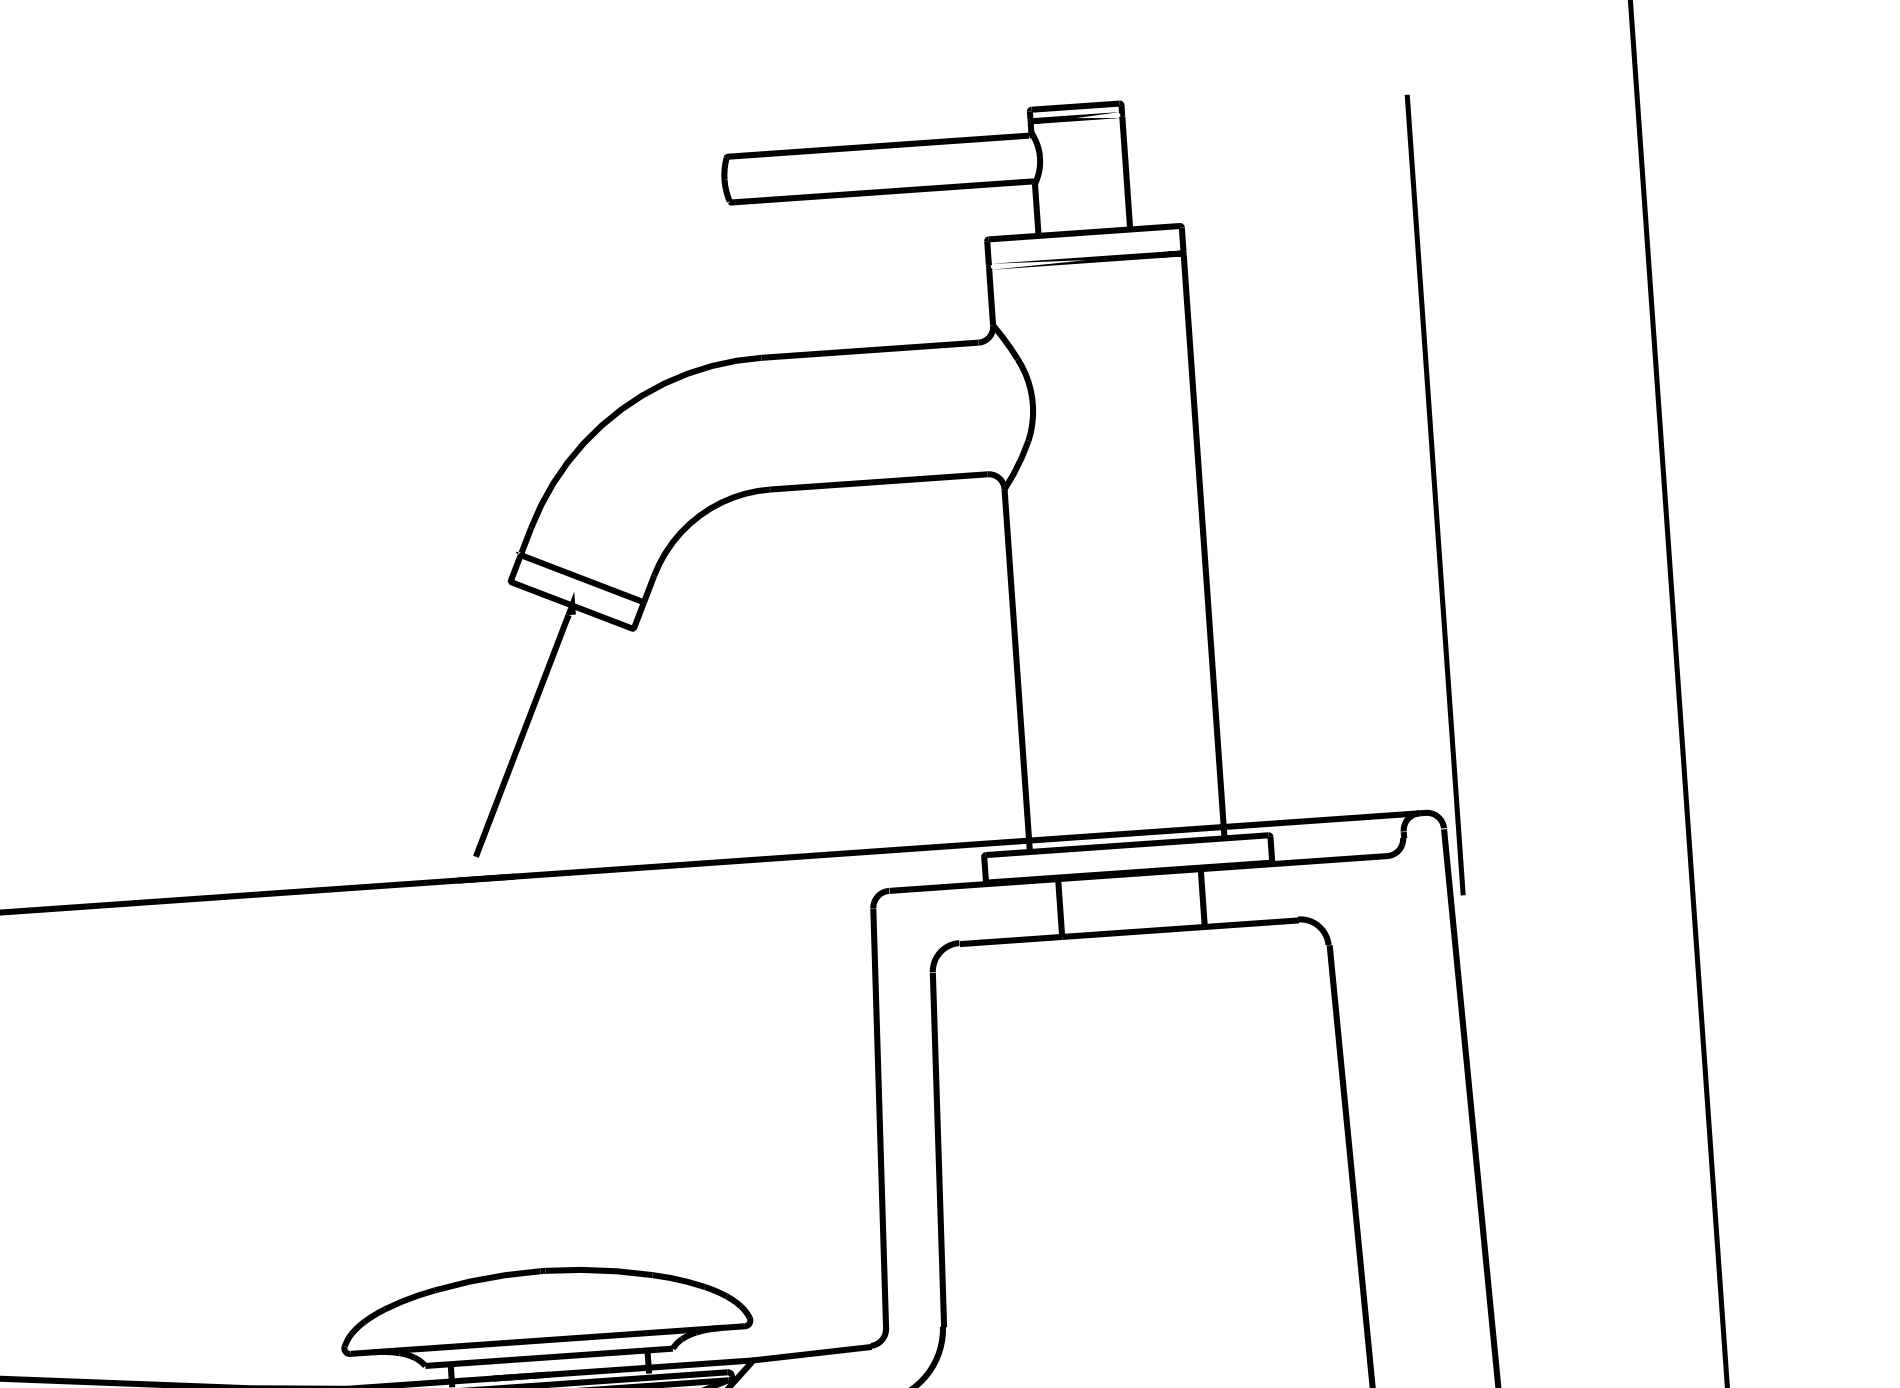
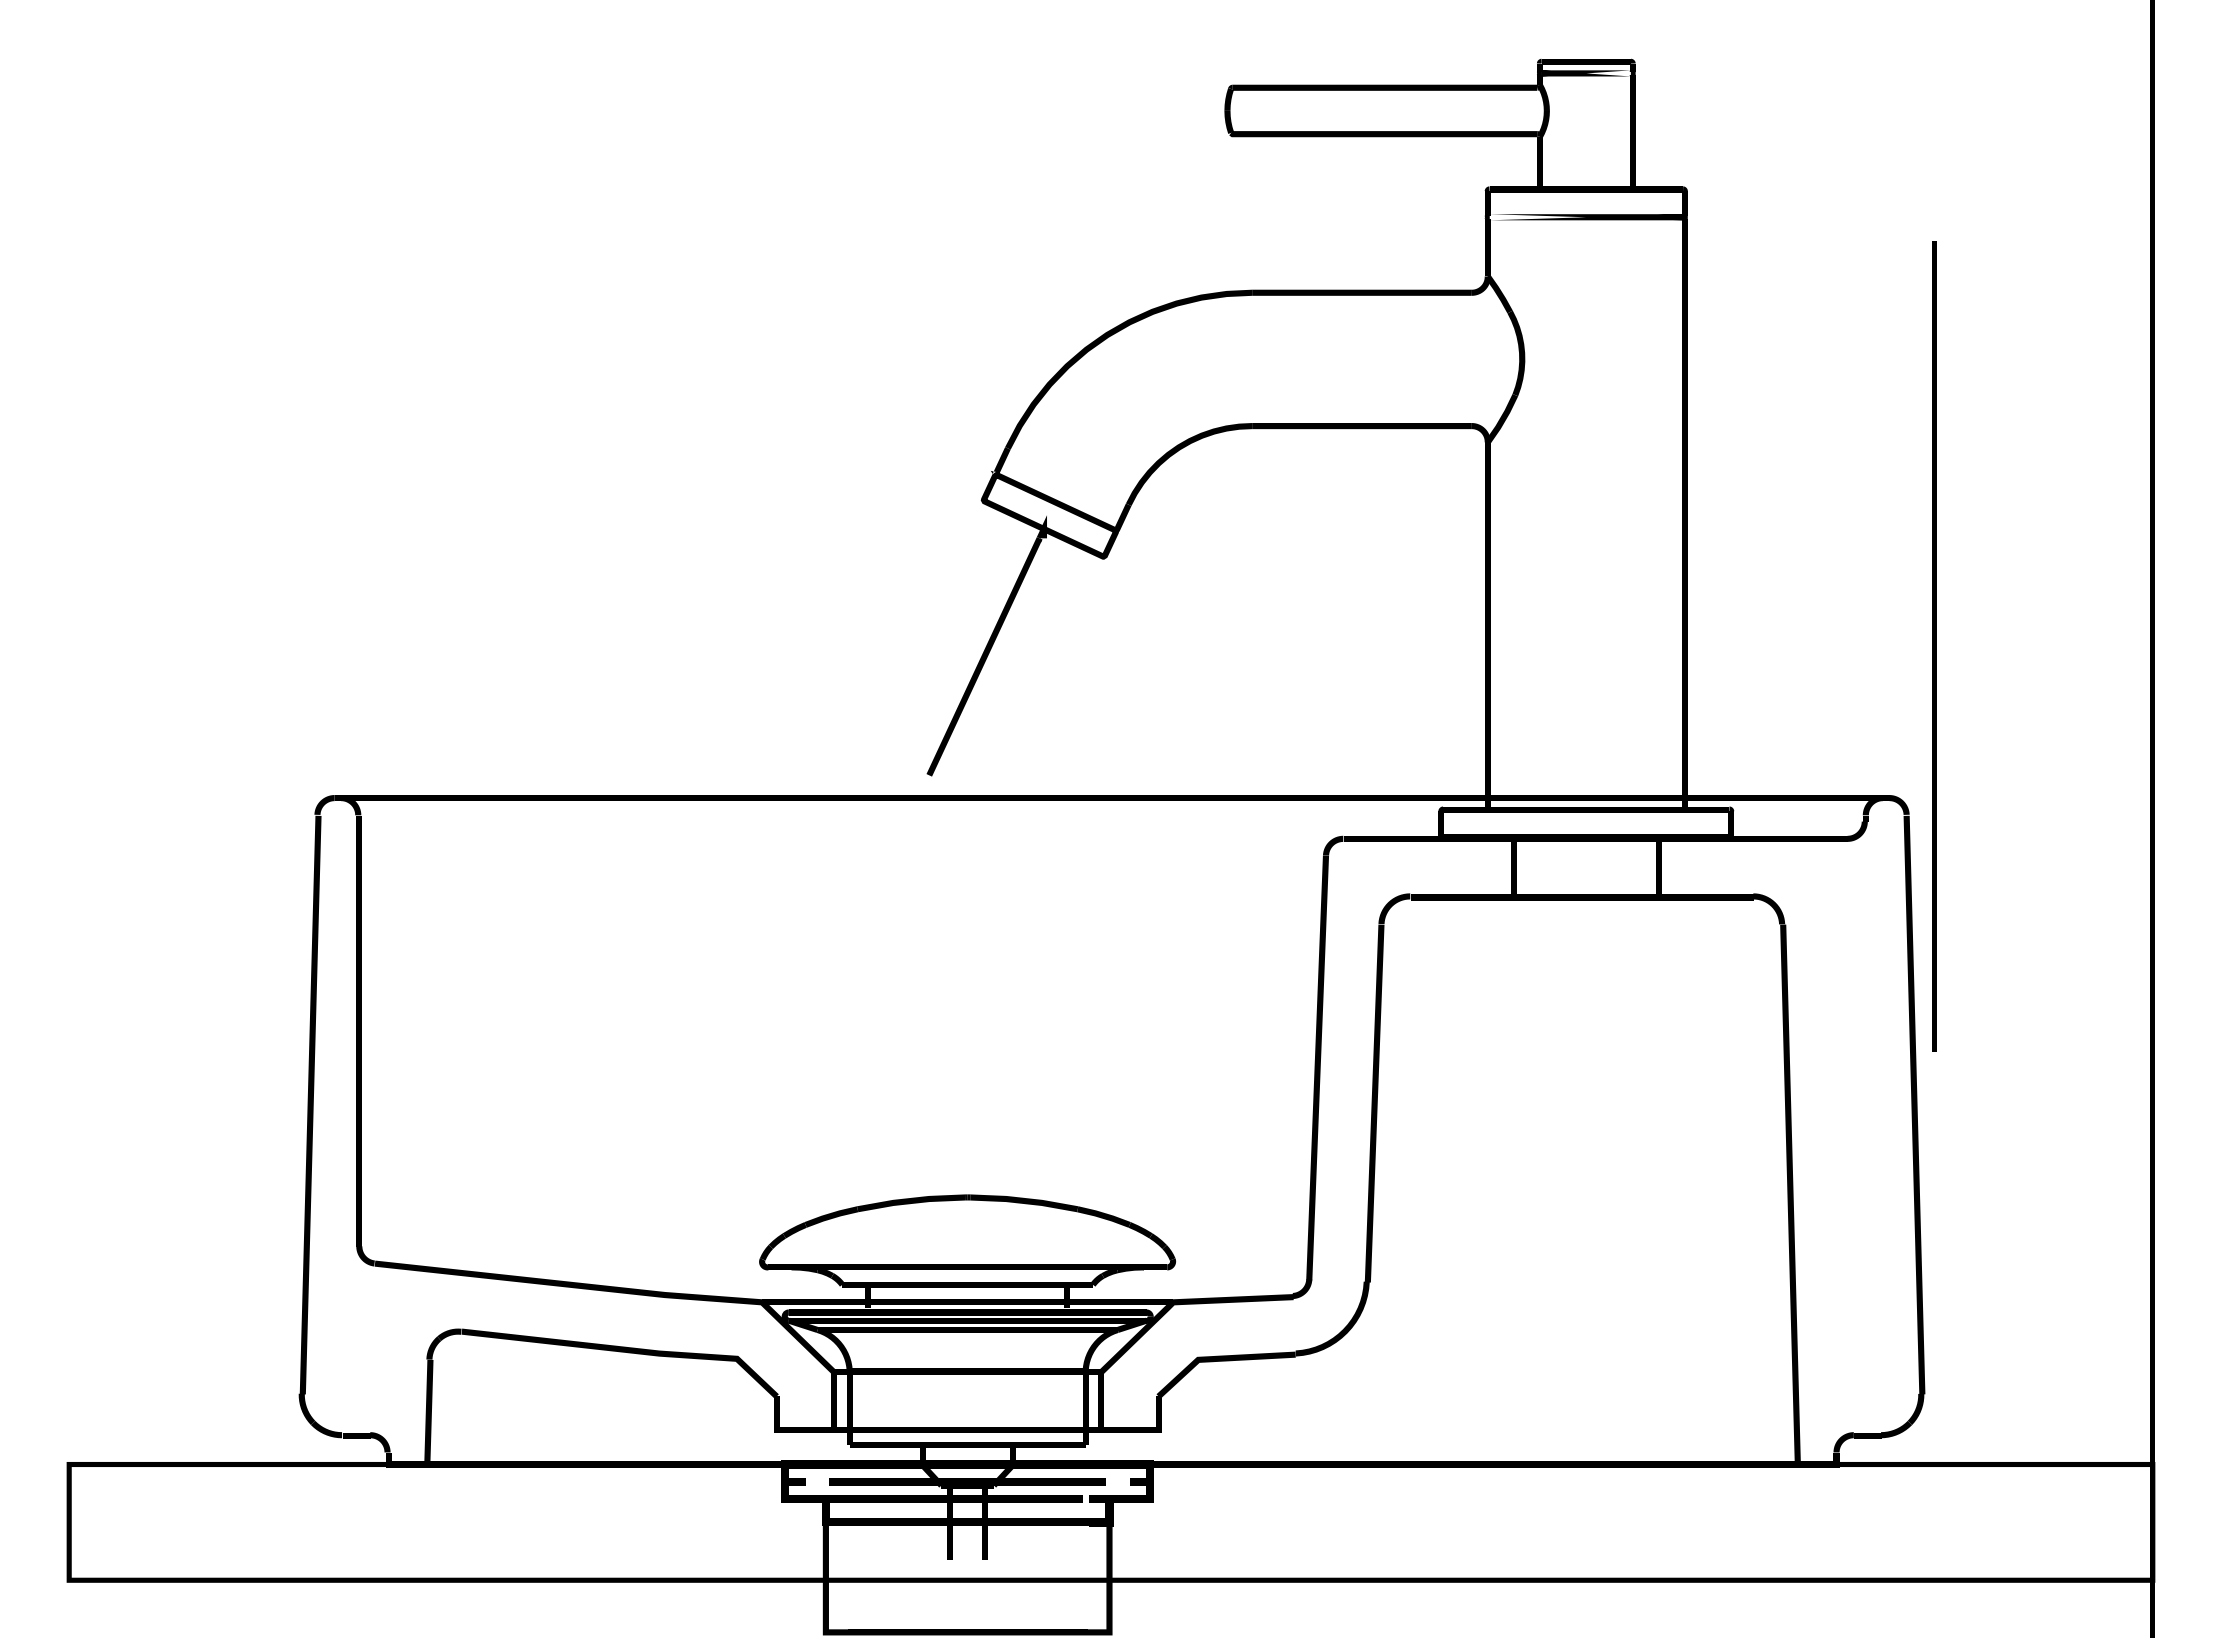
line: (1435, 495) -> (1934, 646), moved

